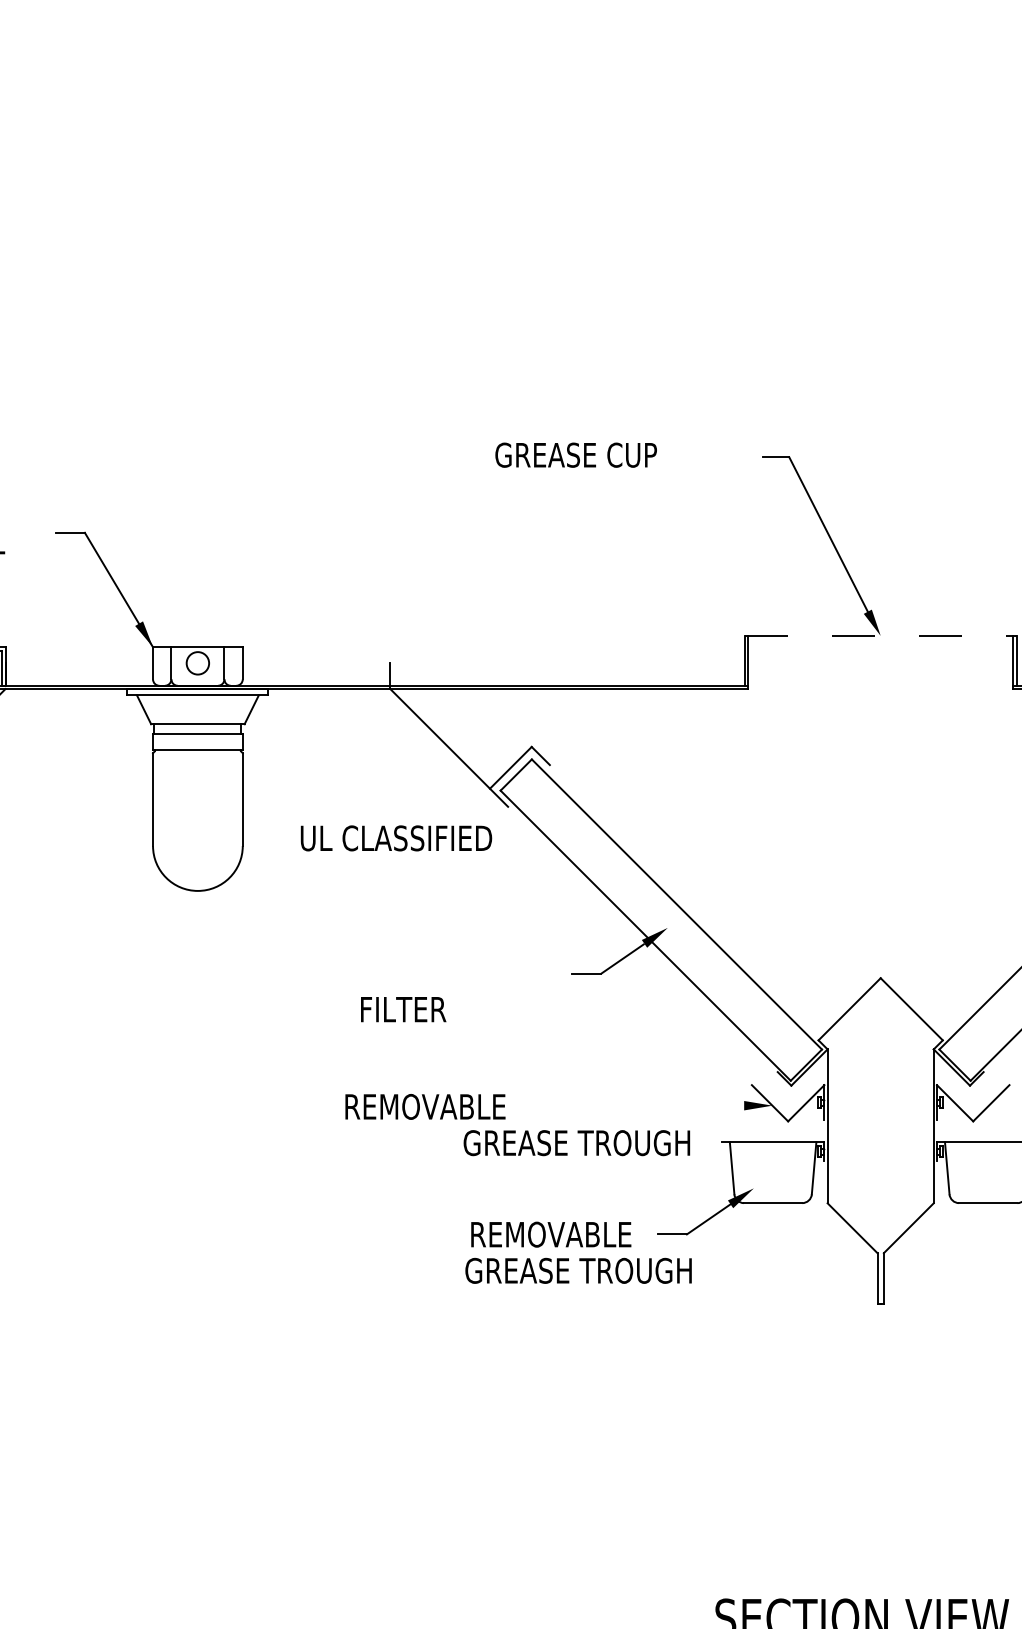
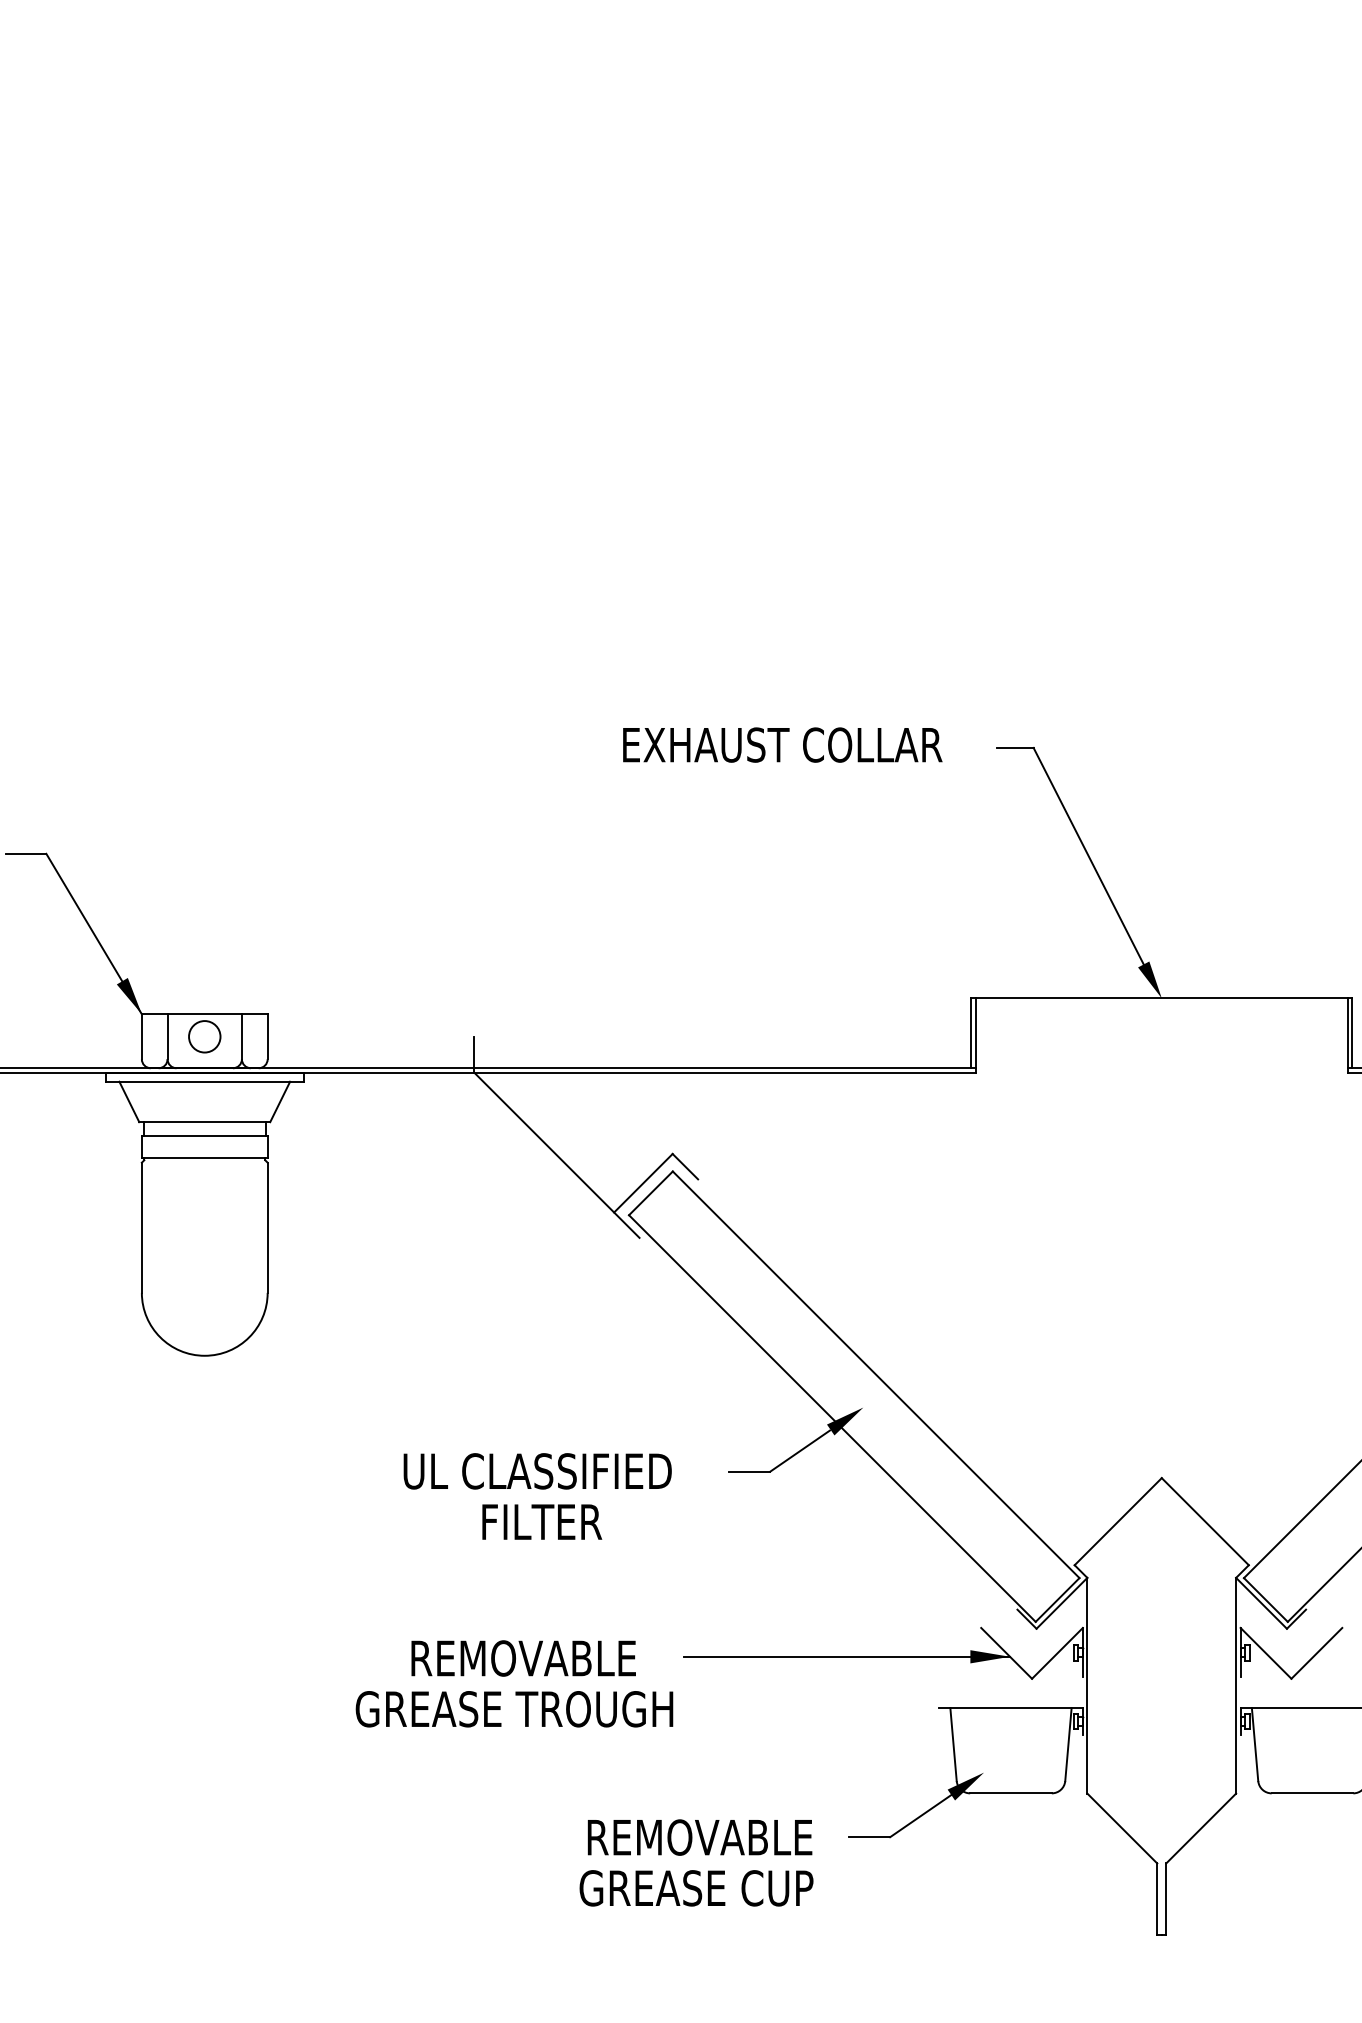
text: (609, 454) -> (781, 744), GREASE CUP -> EXHAUST COLLAR
line: (880, 635) -> (1161, 997), dashed -> solid
text: (396, 838) -> (537, 1471), moved
text: (403, 1009) -> (541, 1521), moved
line: (655, 1105) -> (846, 1656), added
text: (576, 1143) -> (513, 1709), moved
text: (635, 1270) -> (818, 1887), GREASE TROUGH -> GREASE CUP

